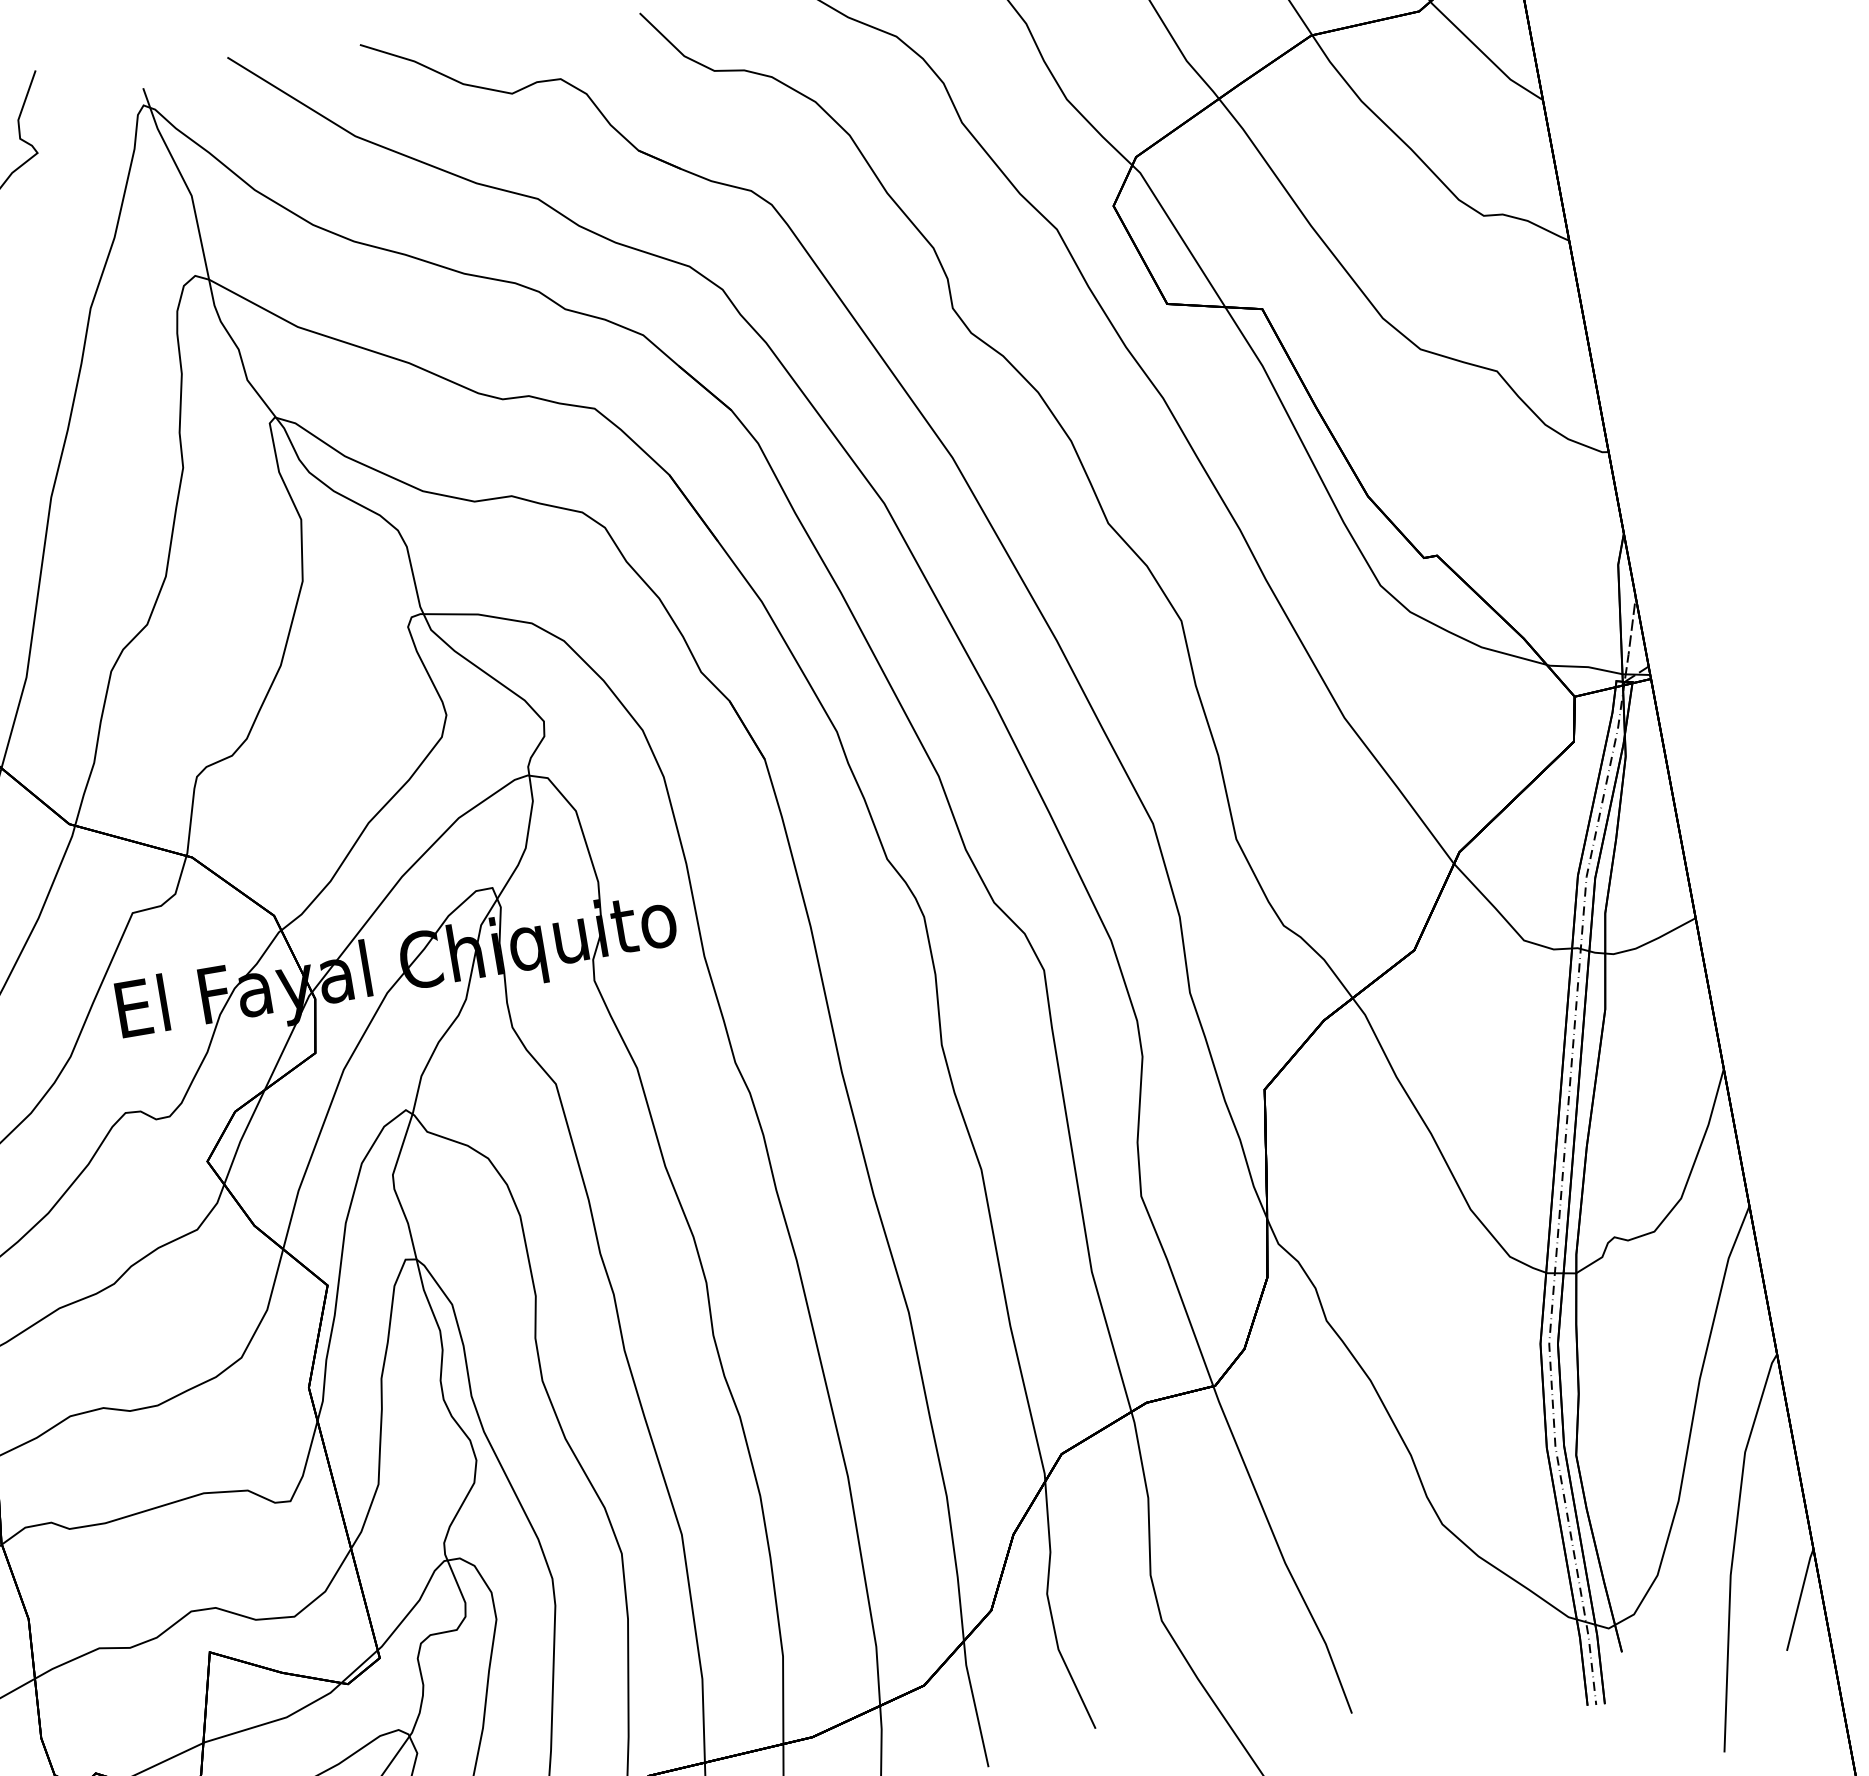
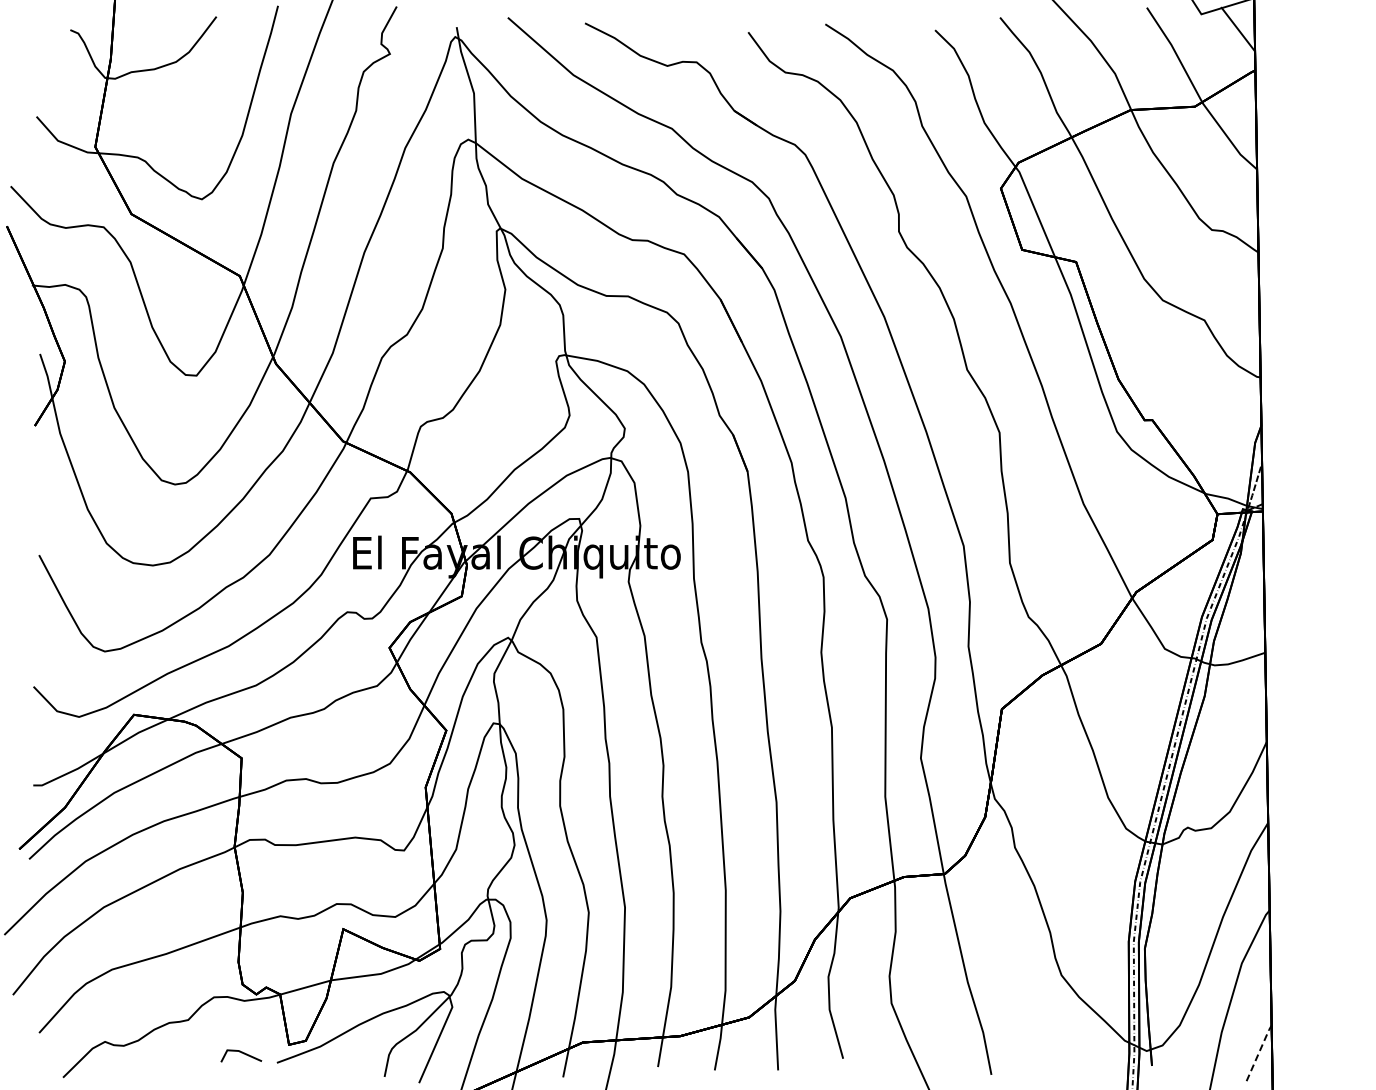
line: (1800, 1596) -> (1259, 1051), solid -> dashed

